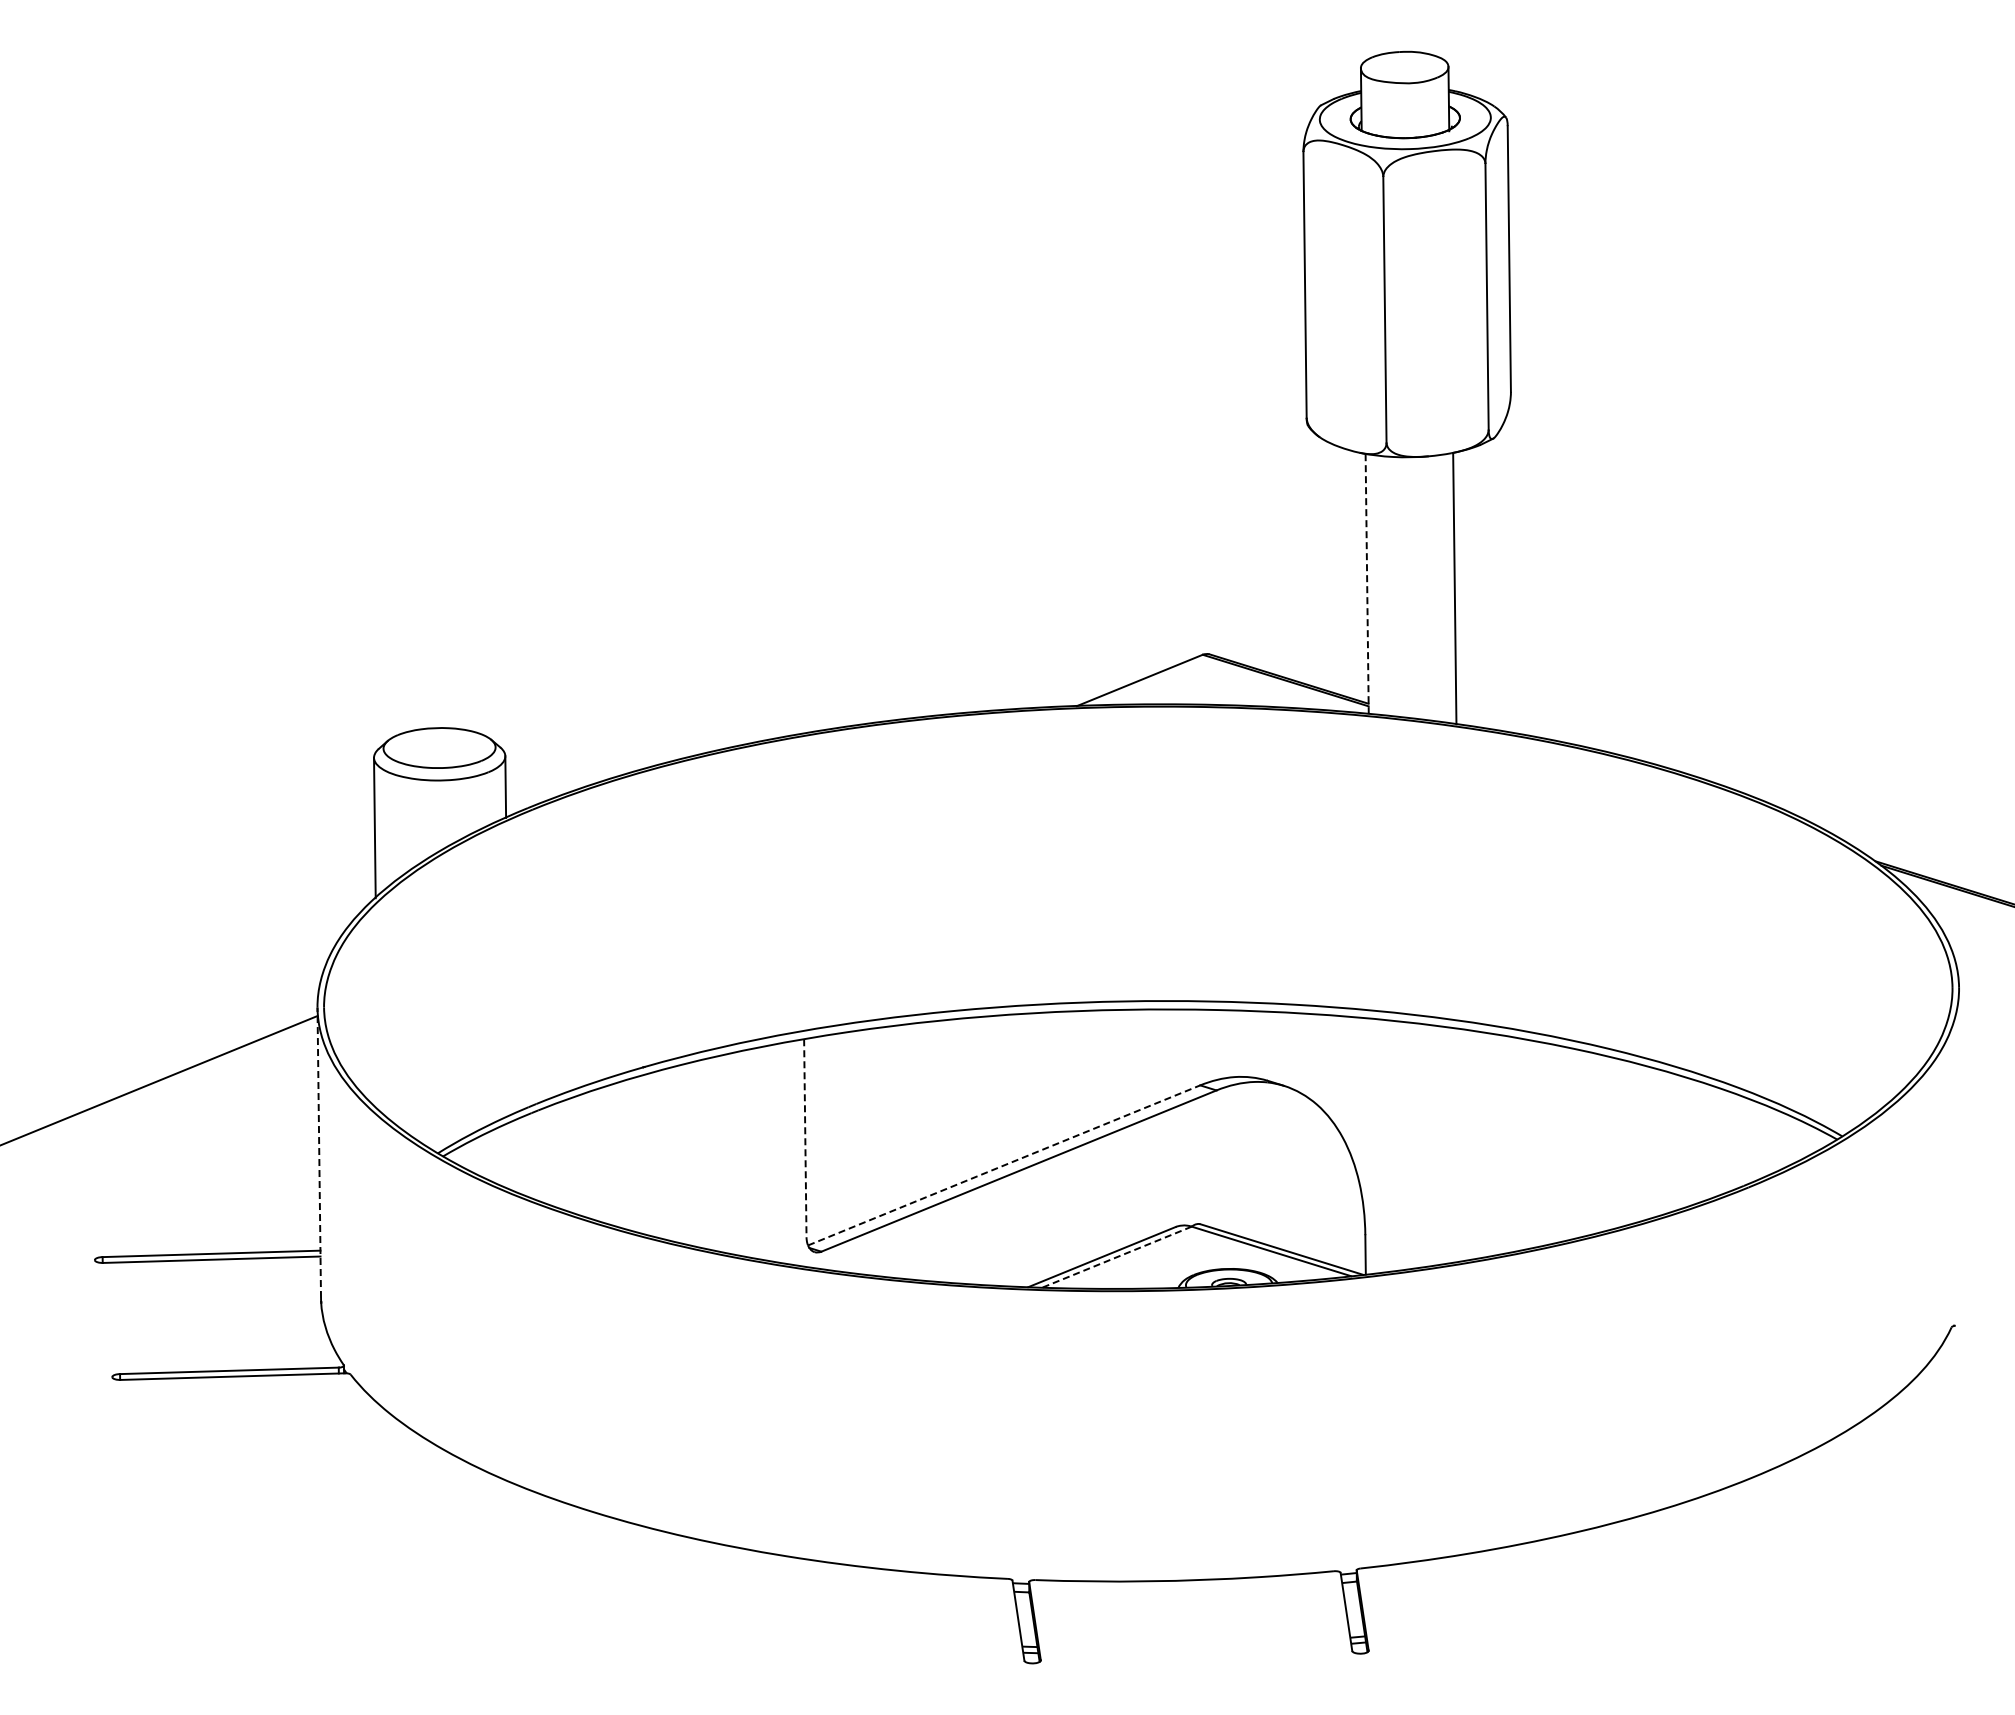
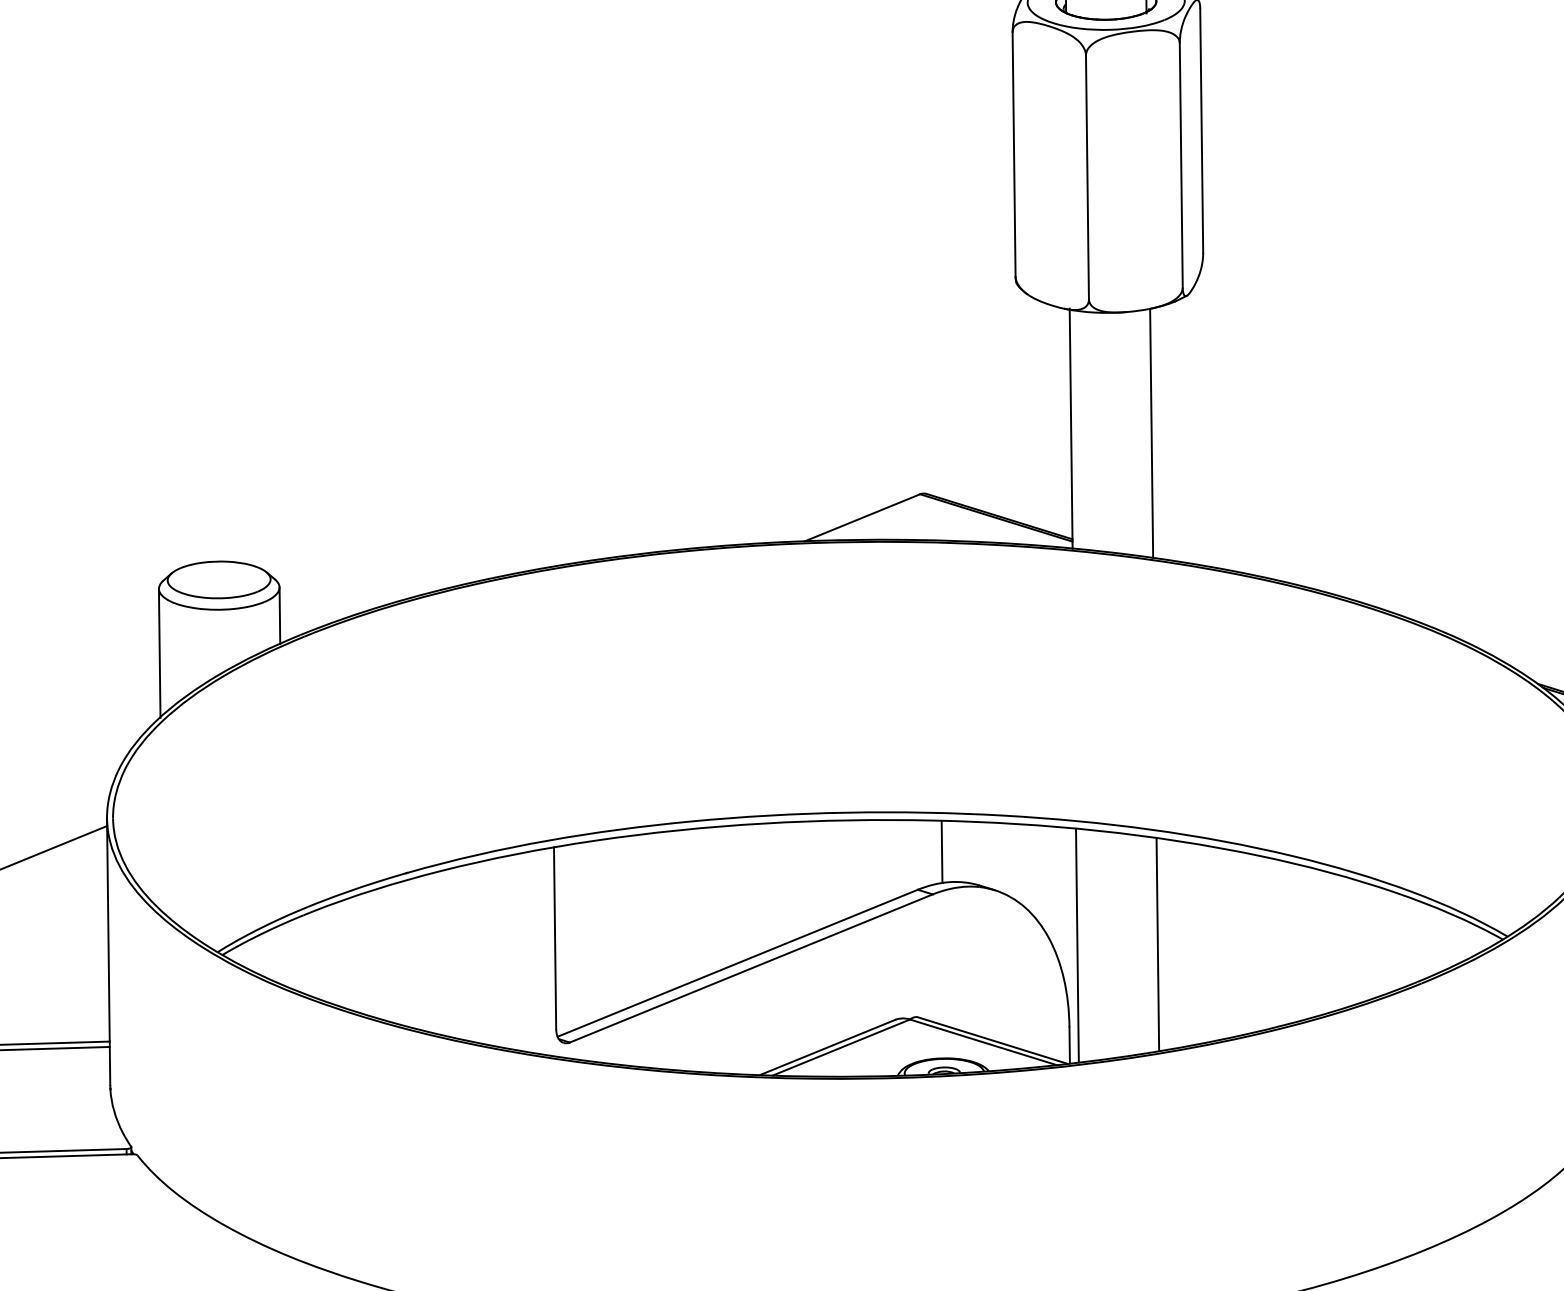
line: (1367, 583) -> (1071, 428), dashed -> solid
line: (1226, 1043) -> (941, 851), added
line: (805, 1138) -> (555, 938), dashed -> solid
line: (1461, 1144) -> (1157, 944), added
line: (1373, 1146) -> (1076, 945), added
line: (319, 1152) -> (108, 951), dashed -> solid
line: (1004, 1165) -> (738, 963), dashed -> solid
line: (1117, 1257) -> (841, 1047), dashed -> solid

